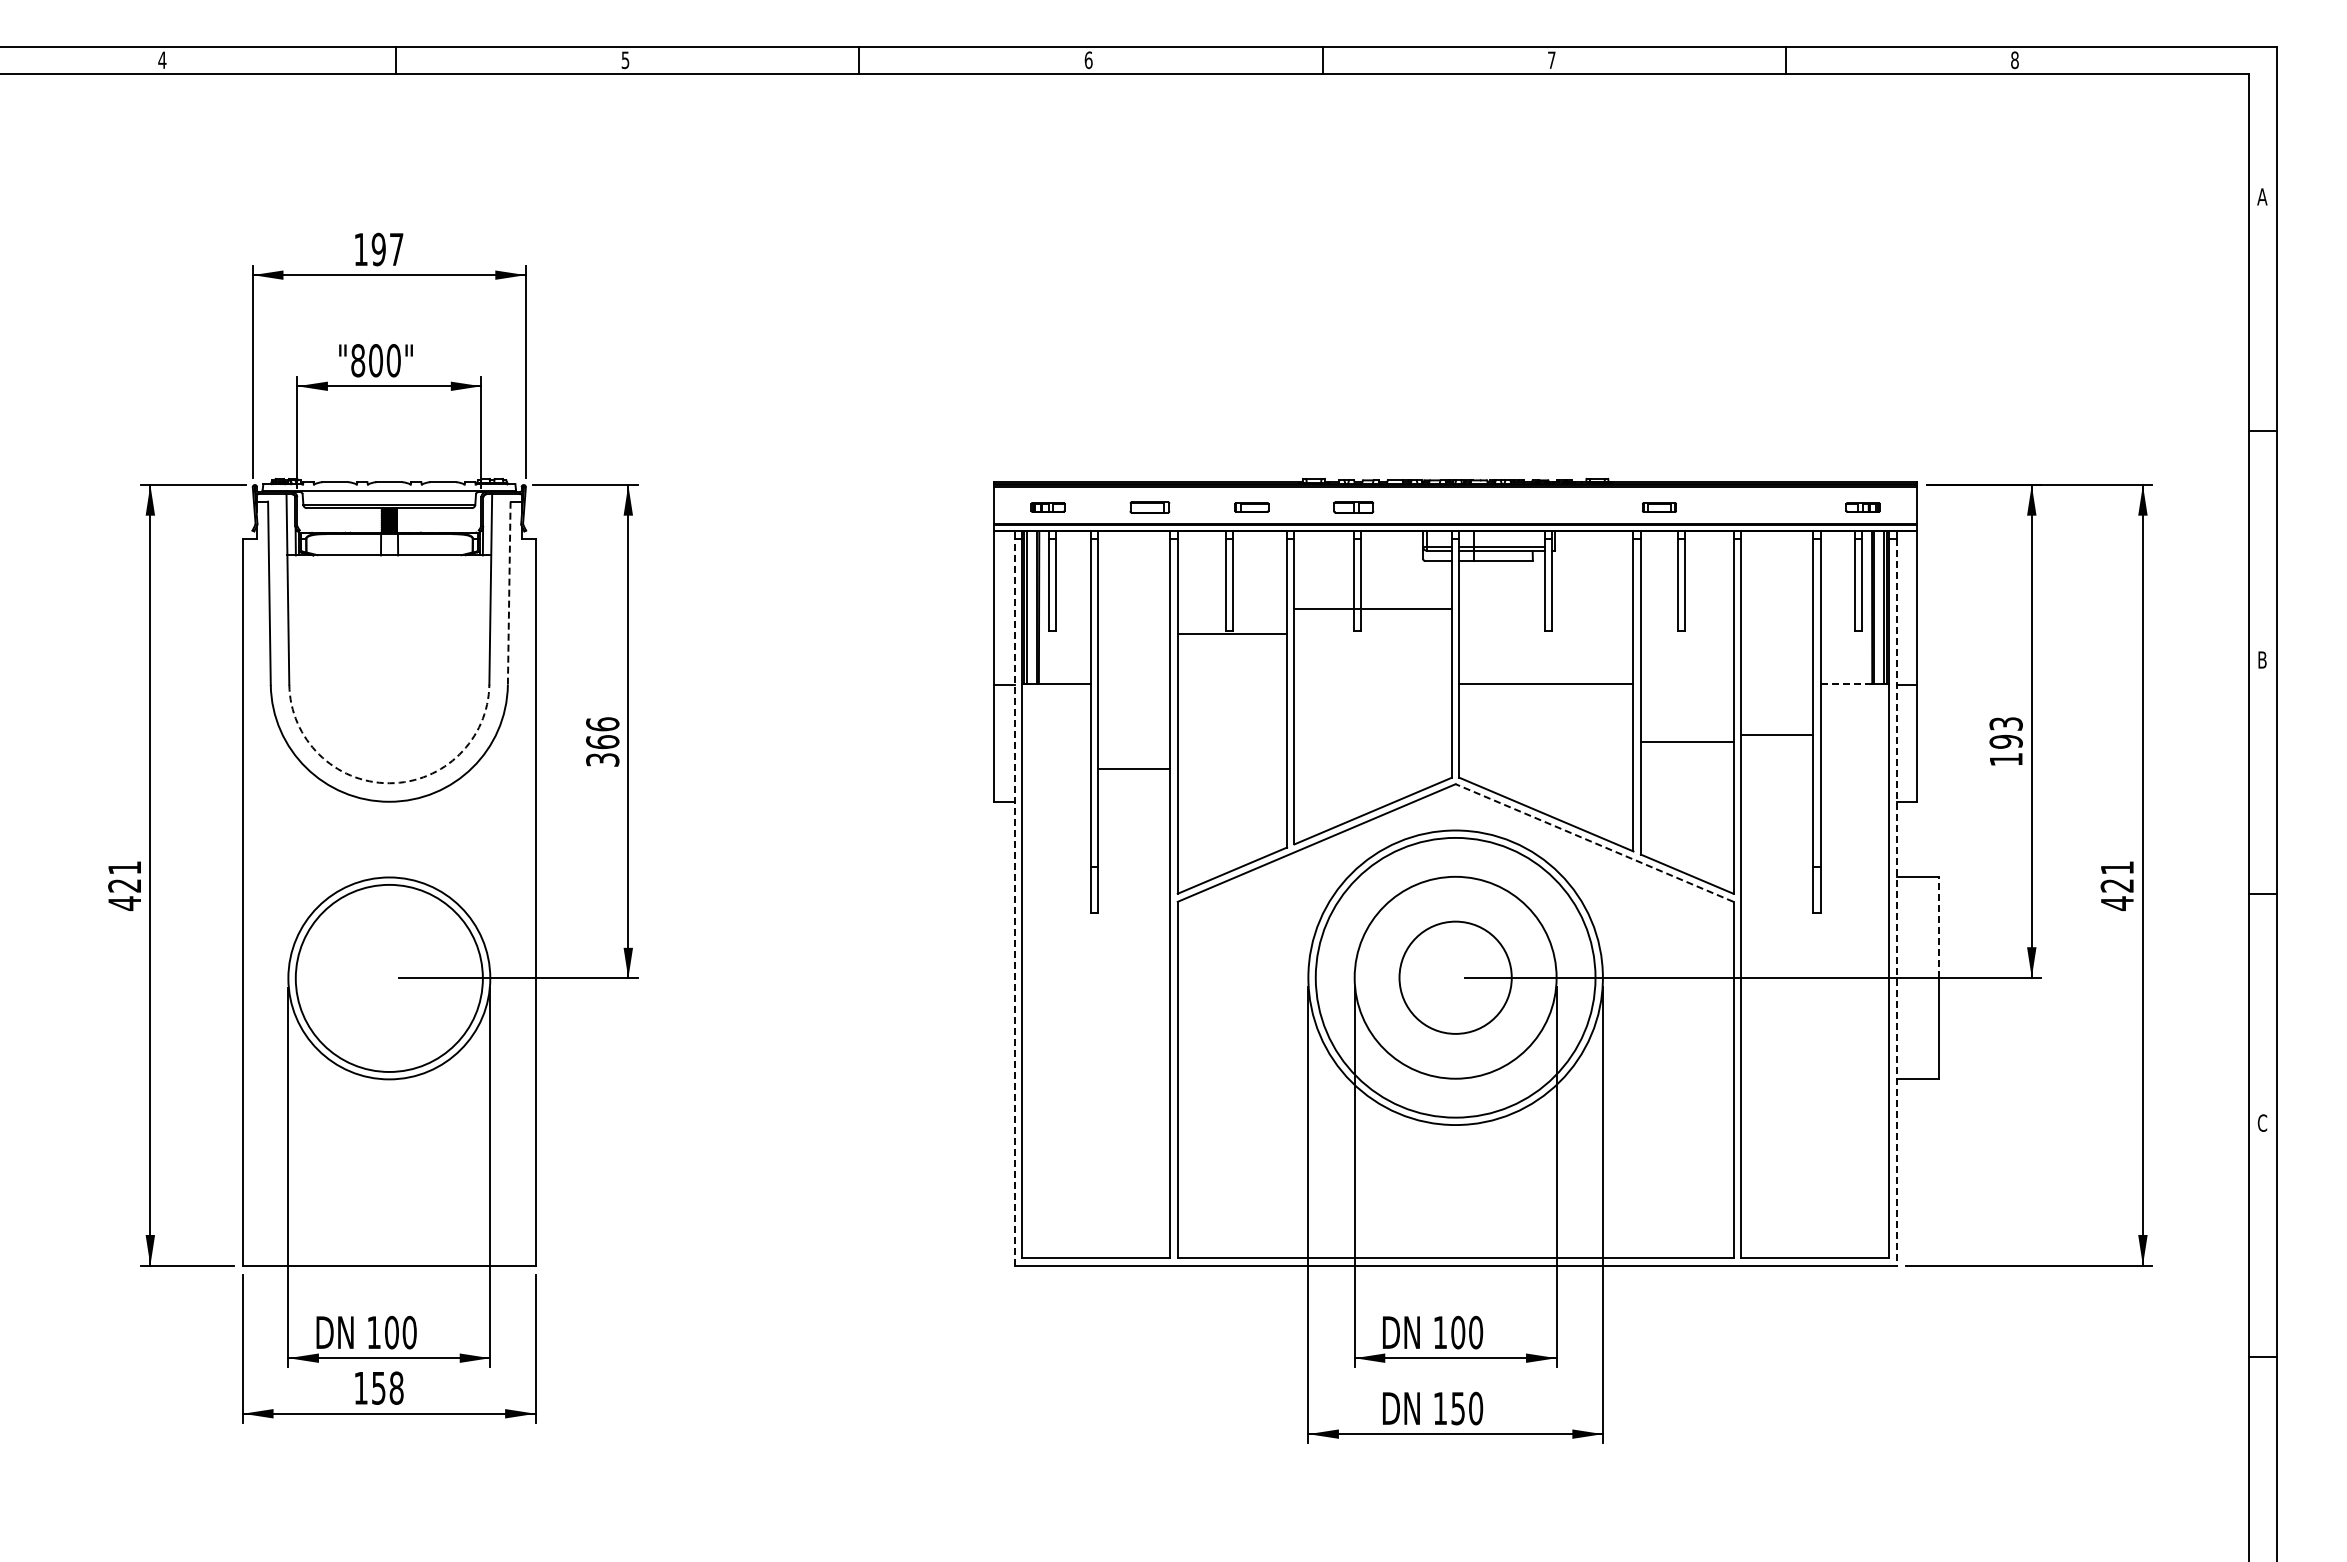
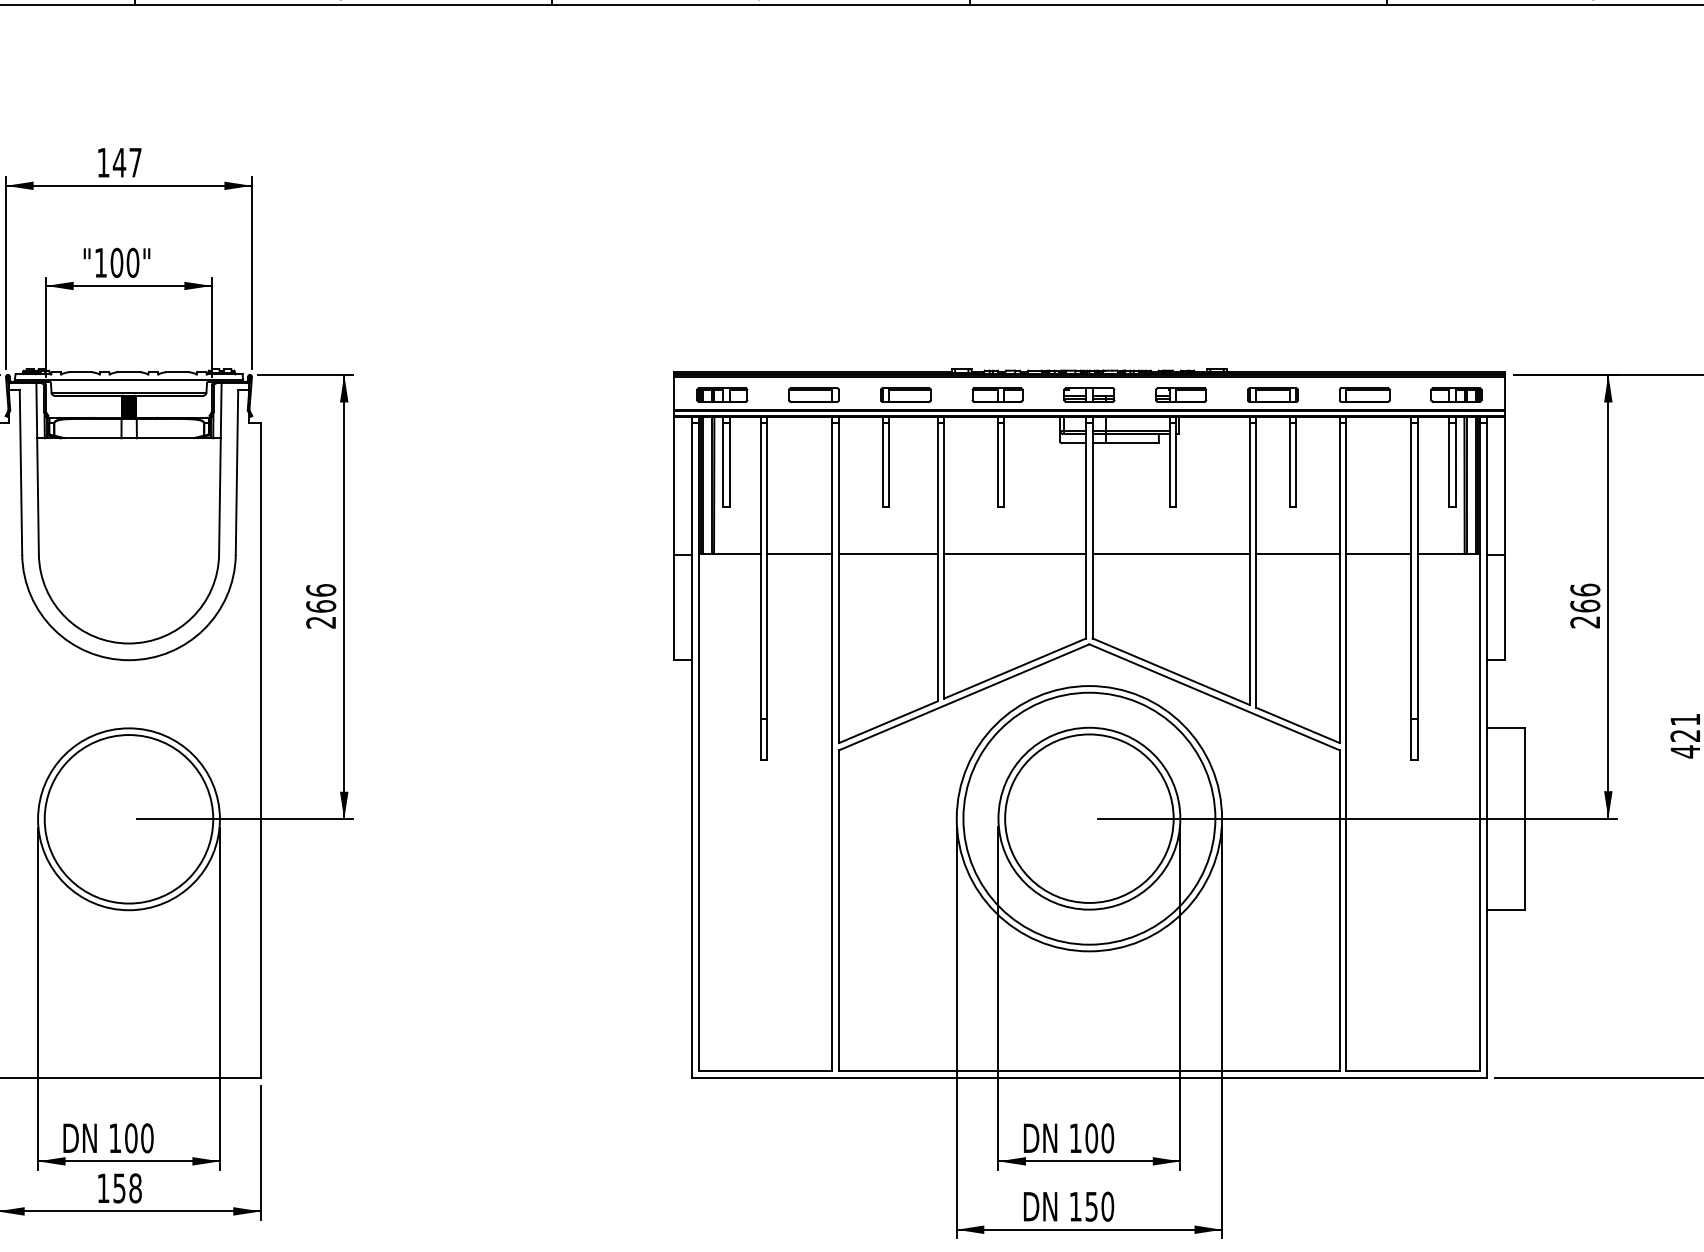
text: (378, 249) -> (119, 162), 197 -> 147
text: (358, 360) -> (101, 262), "800" -> "100"
part: (1047, 507) -> (721, 395), size x1.67
part: (1149, 507) -> (813, 395), size x1.43
part: (1251, 507) -> (905, 395), size x1.67
part: (1353, 507) -> (997, 395), size x1.43
part: (1455, 507) -> (1089, 395), added
part: (1557, 507) -> (1181, 395), added
part: (1659, 507) -> (1273, 395), size x1.67
part: (1760, 507) -> (1363, 395), added
part: (1862, 507) -> (1455, 395), size x1.67
line: (509, 593) -> (237, 472), dashed -> solid
line: (1372, 608) -> (1014, 553), moved
line: (1232, 633) -> (888, 553), moved
line: (1846, 683) -> (1441, 553), dashed -> solid
line: (1776, 734) -> (1378, 553), moved
line: (1686, 741) -> (1297, 553), moved
text: (2005, 741) -> (1584, 605), 193 -> 266
text: (602, 759) -> (320, 622), 366 -> 266
line: (1134, 768) -> (800, 553), moved
arc: (389, 783) -> (129, 643), dashed -> solid
line: (1594, 843) -> (1214, 697), dashed -> solid
line: (1014, 901) -> (692, 750), dashed -> solid
line: (1896, 902) -> (1486, 750), dashed -> solid
line: (1939, 927) -> (1525, 773), dashed -> solid
circle: (1455, 977) -> (1089, 818), size x1.67

